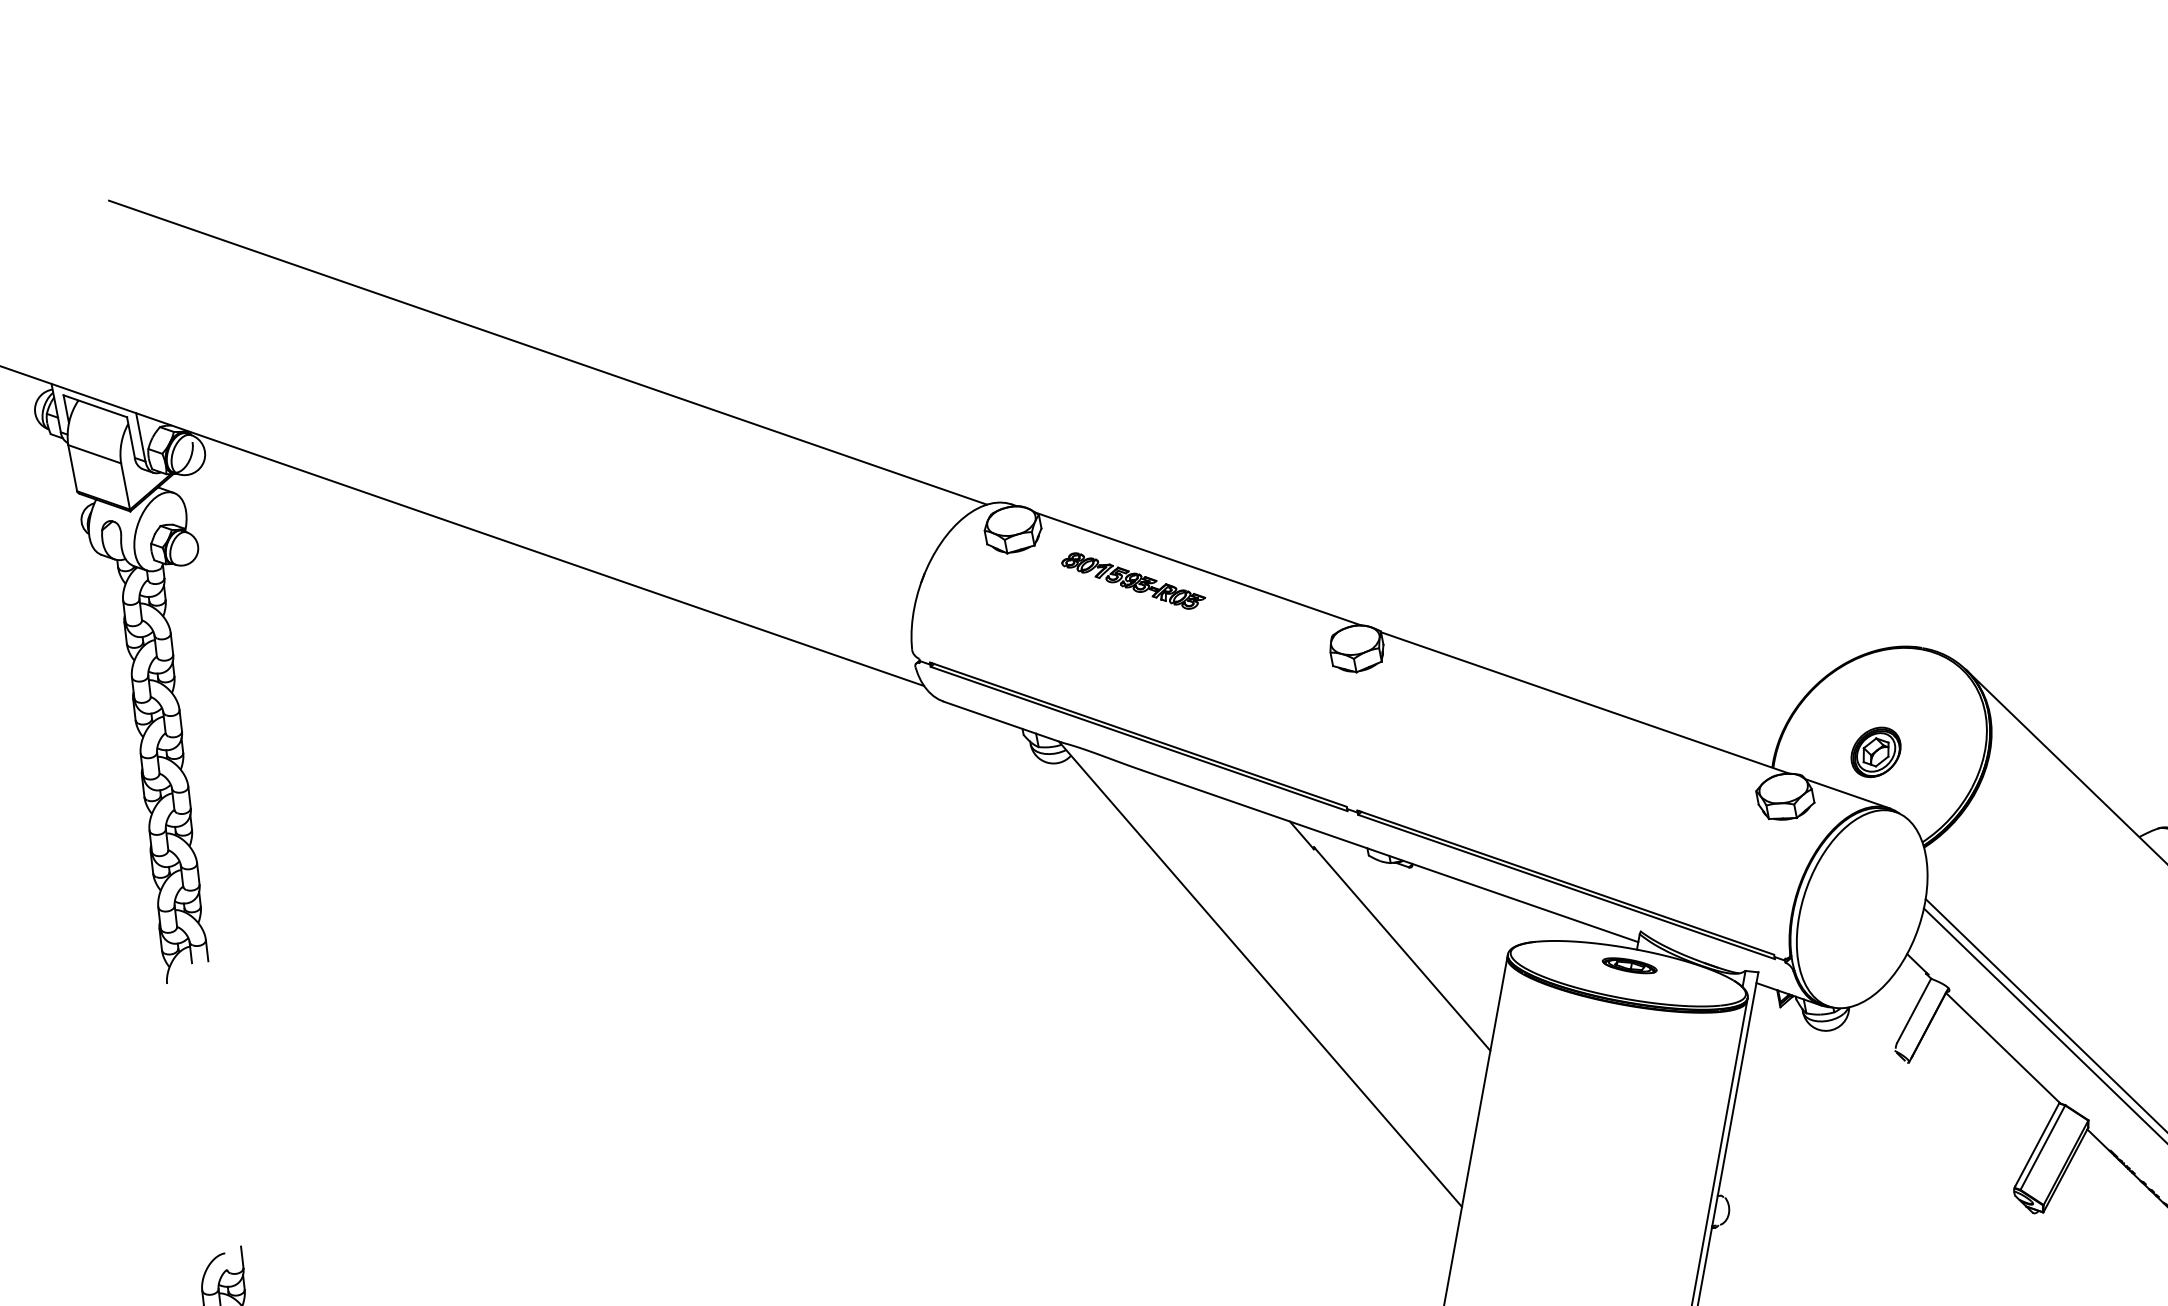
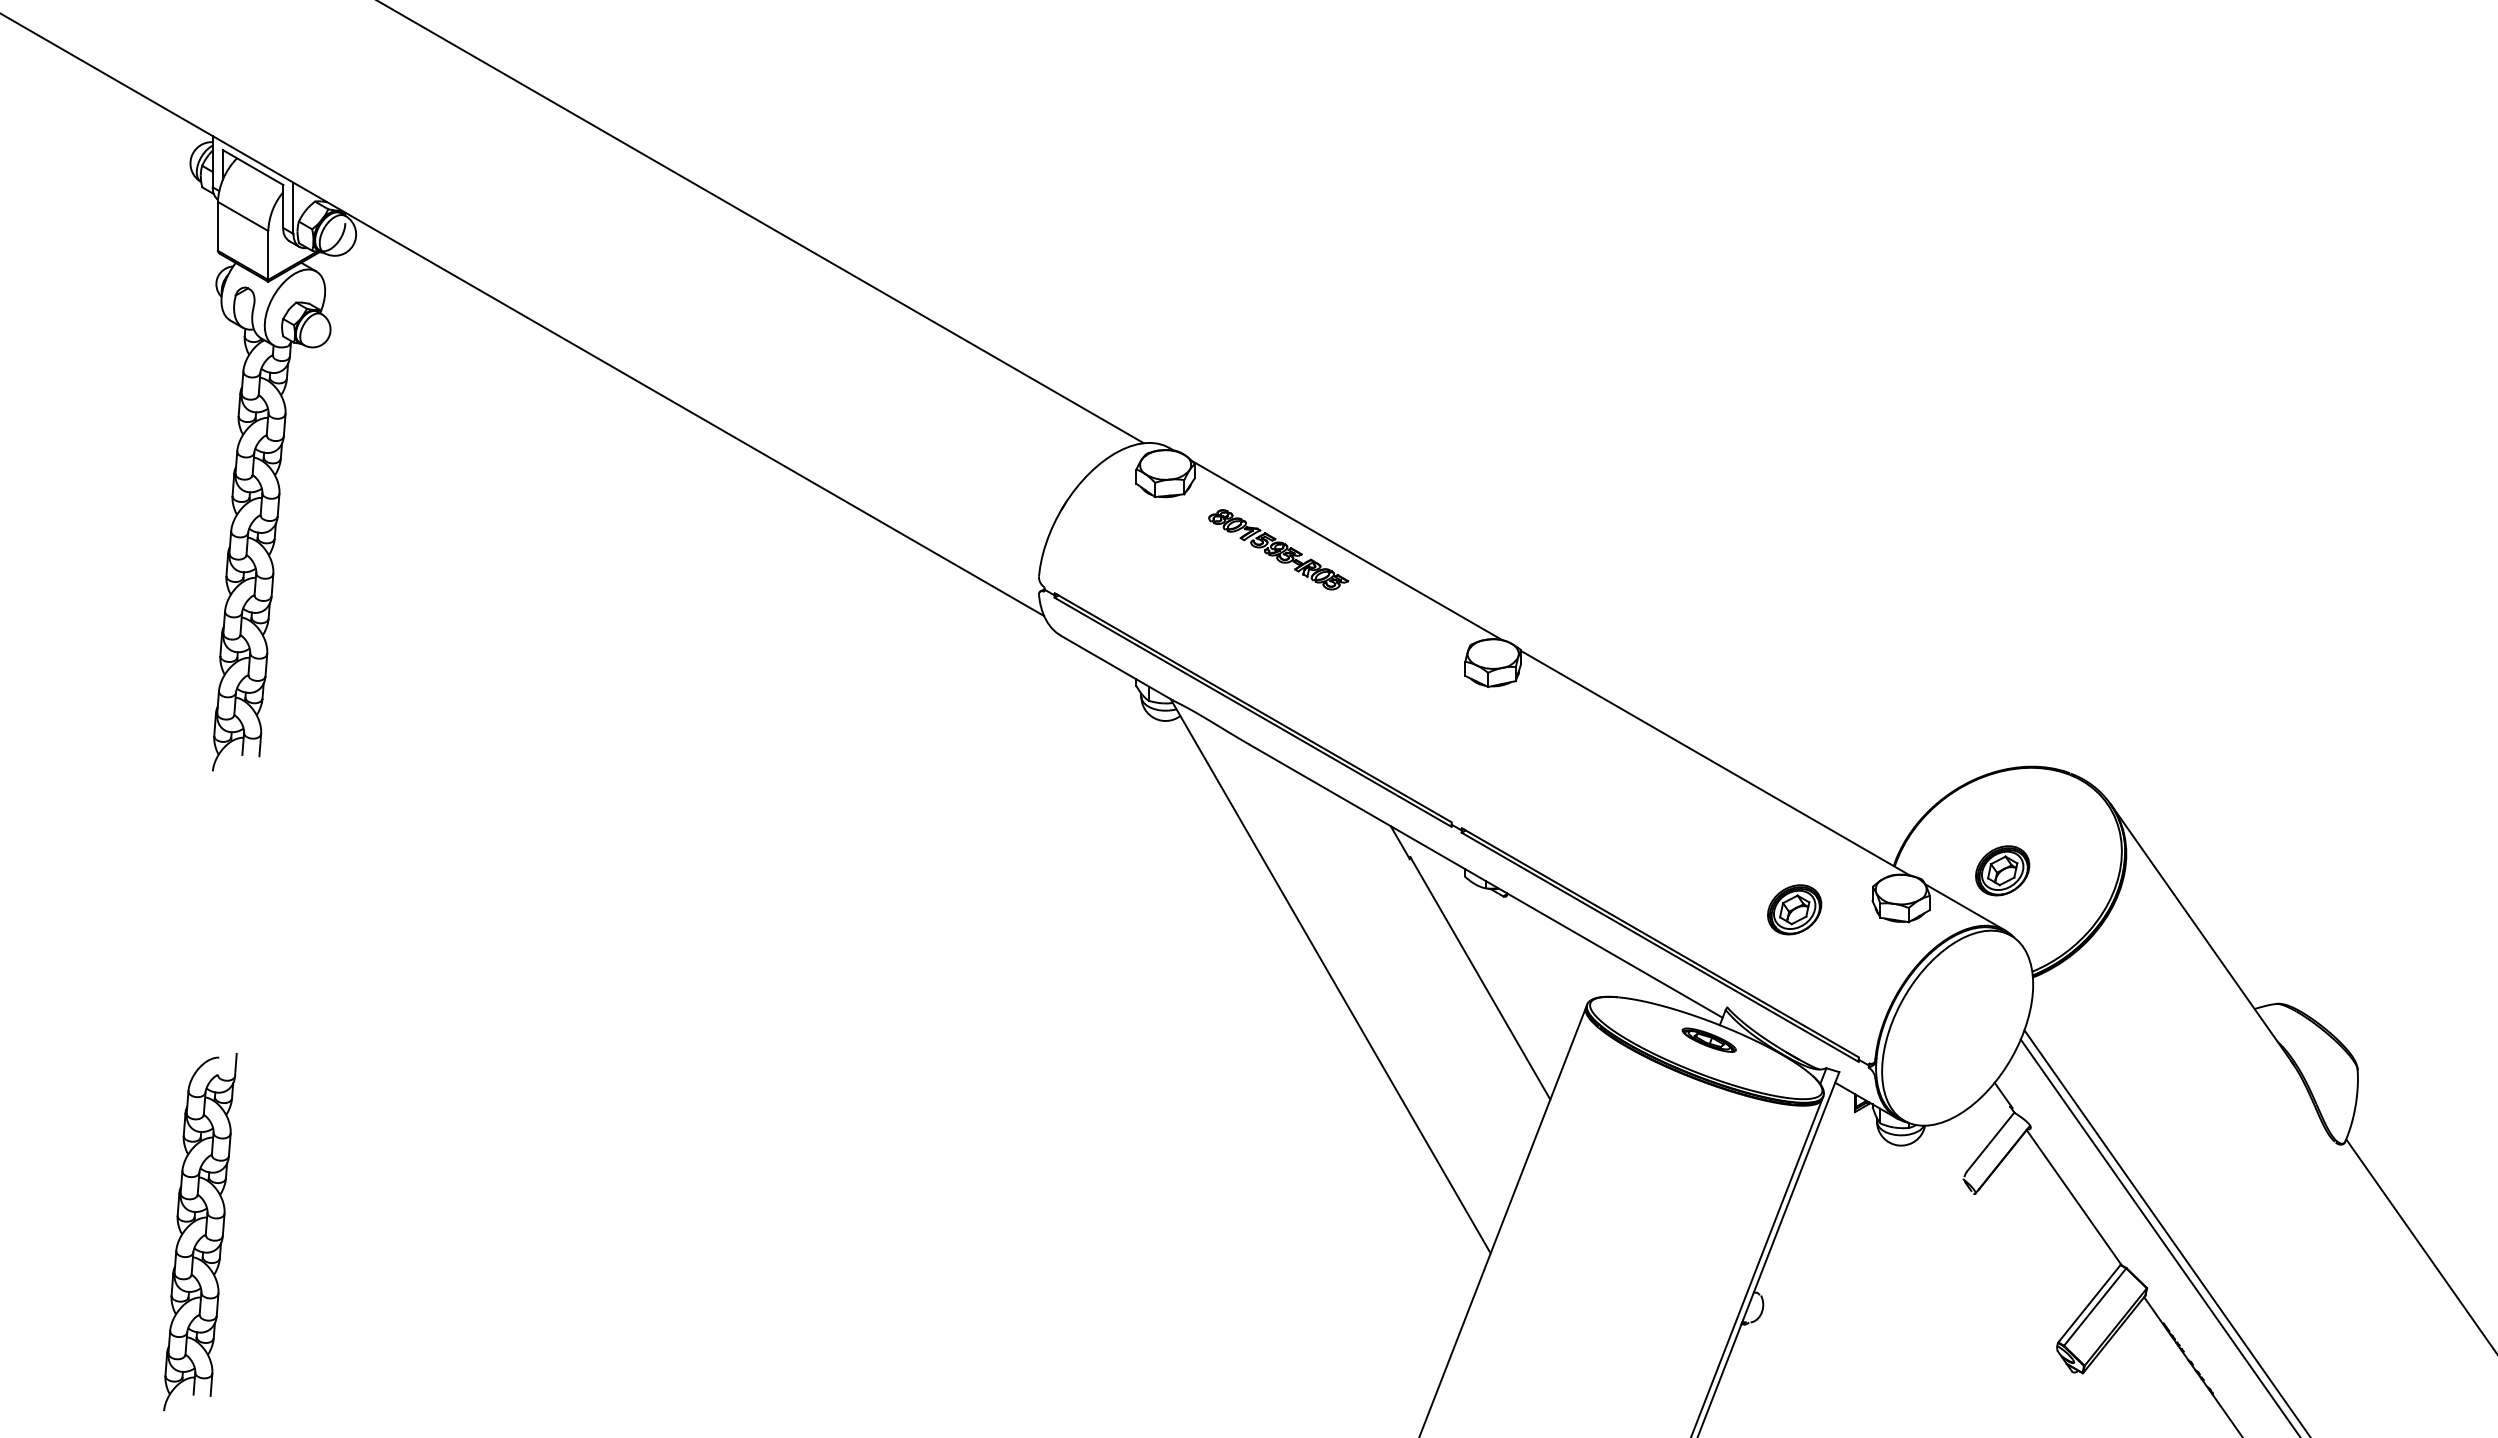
part: (1686, 826) -> (1794, 909), added

